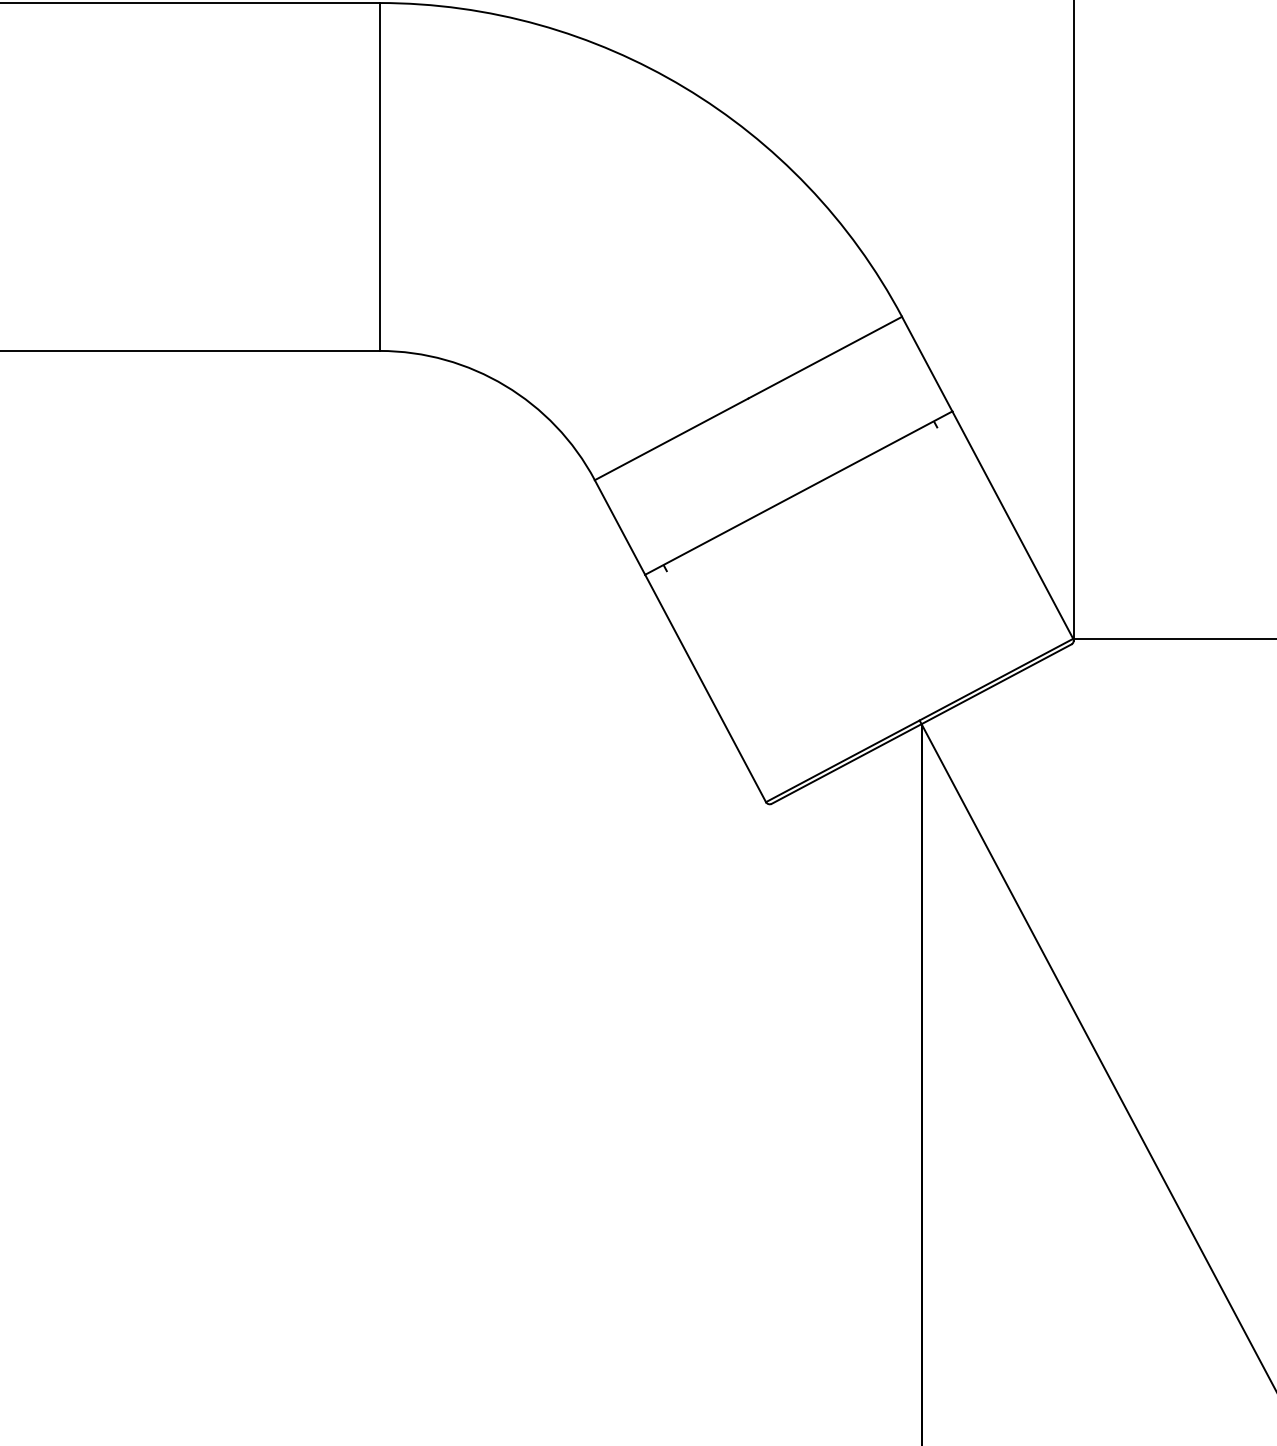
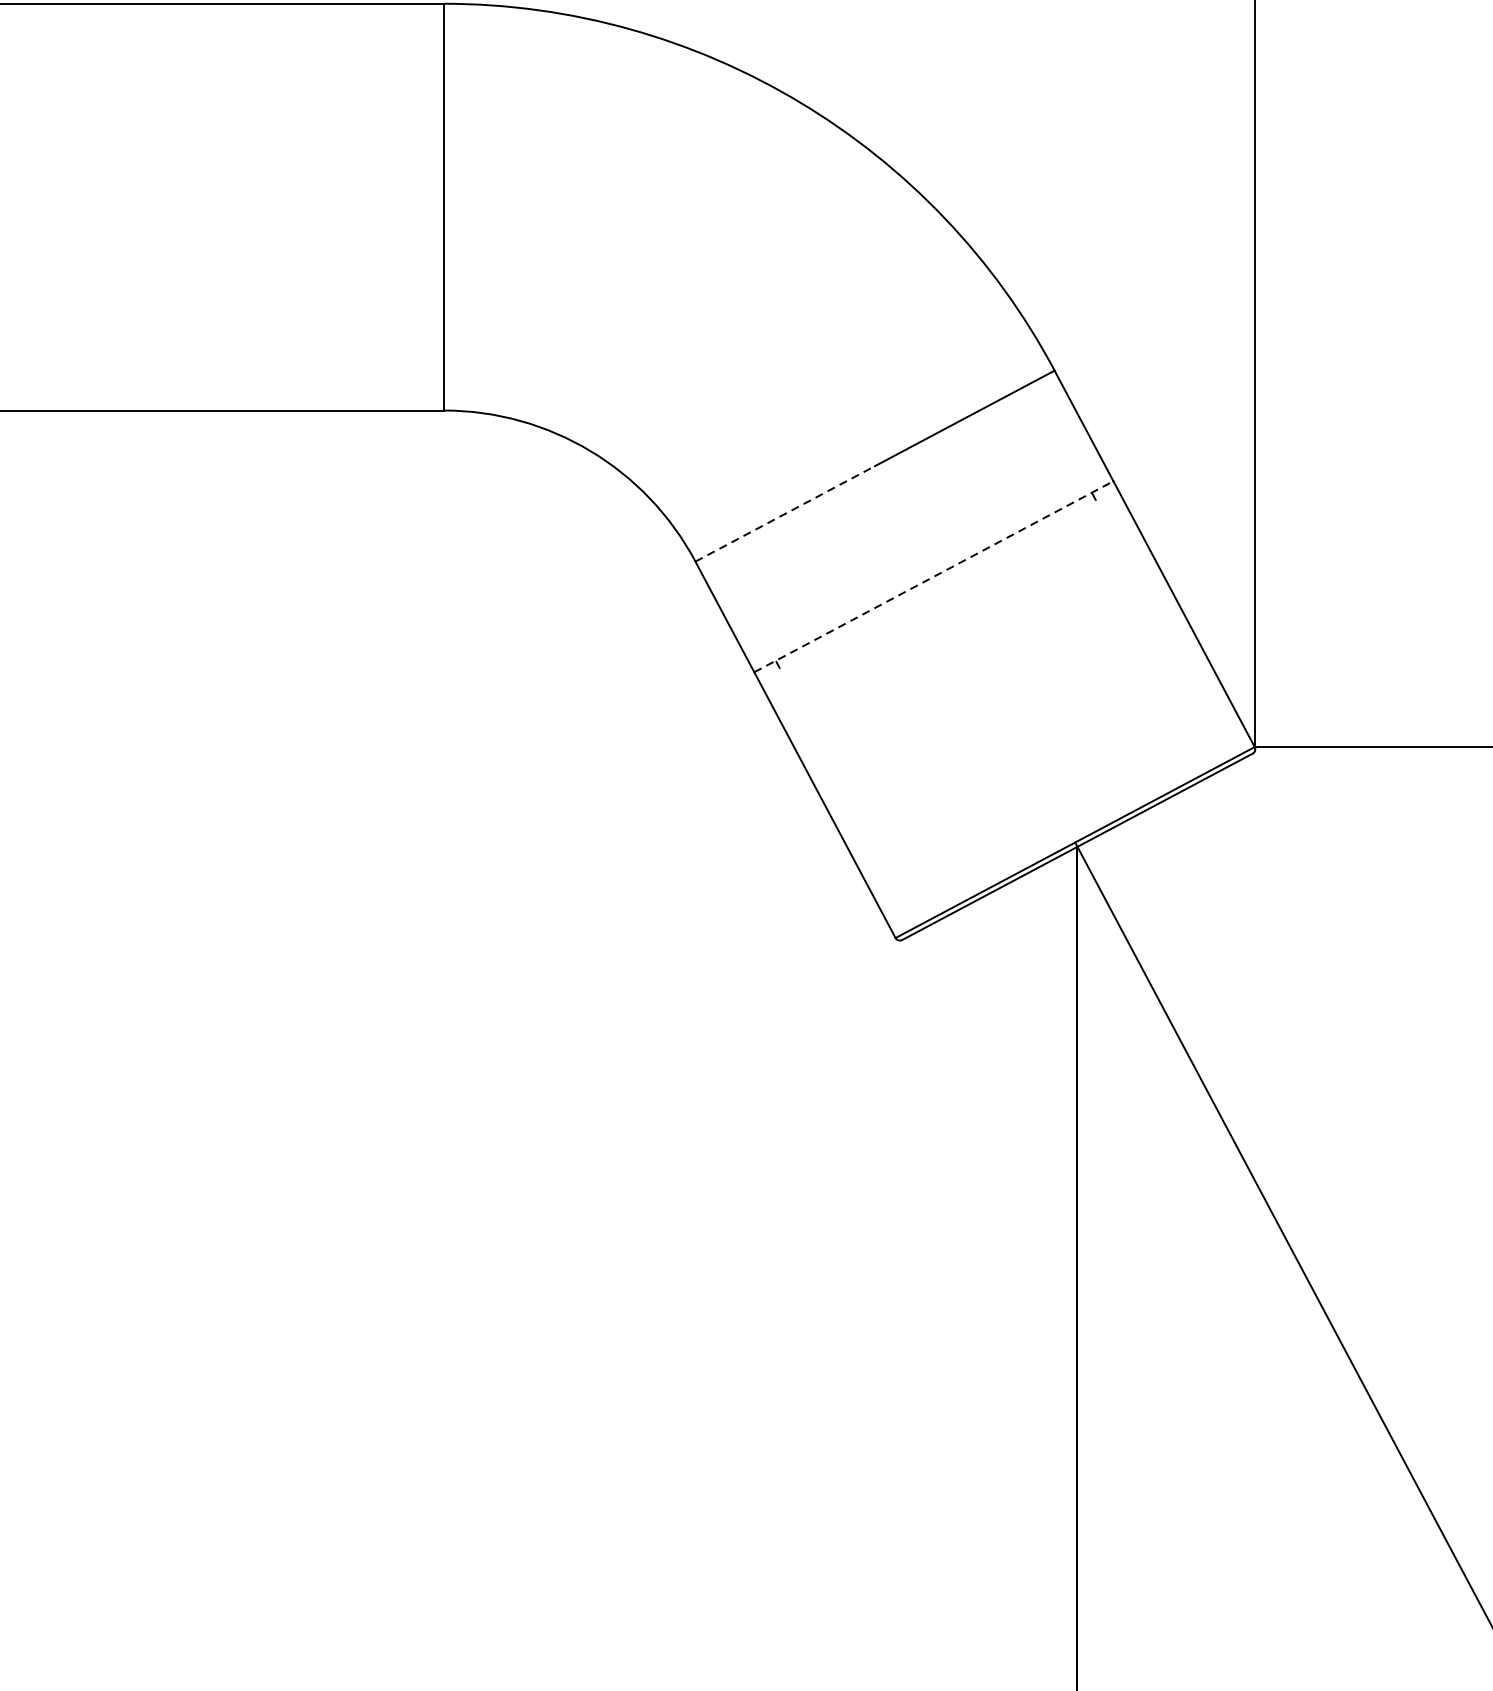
line: (671, 439) -> (785, 514), solid -> dashed
line: (798, 493) -> (933, 577), solid -> dashed

